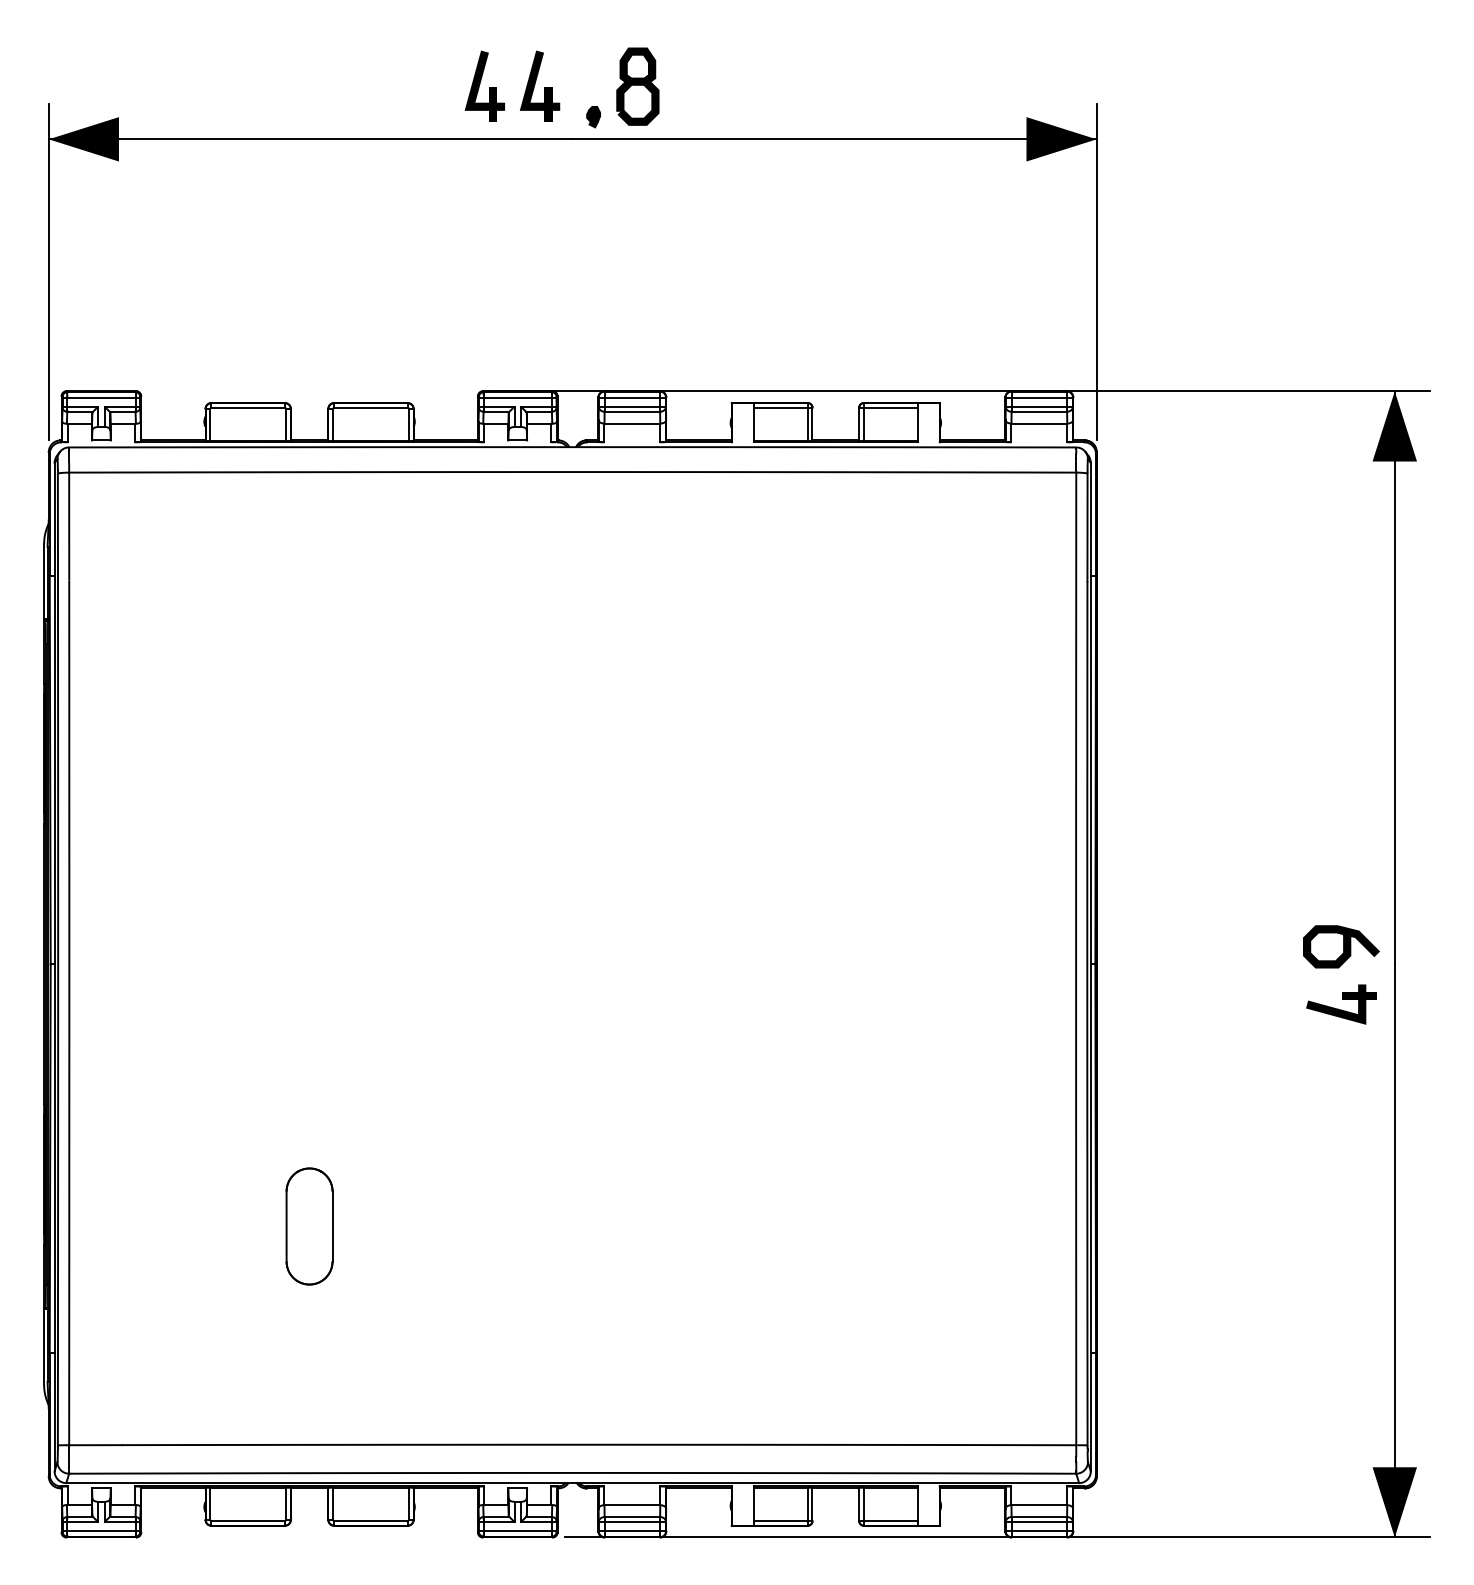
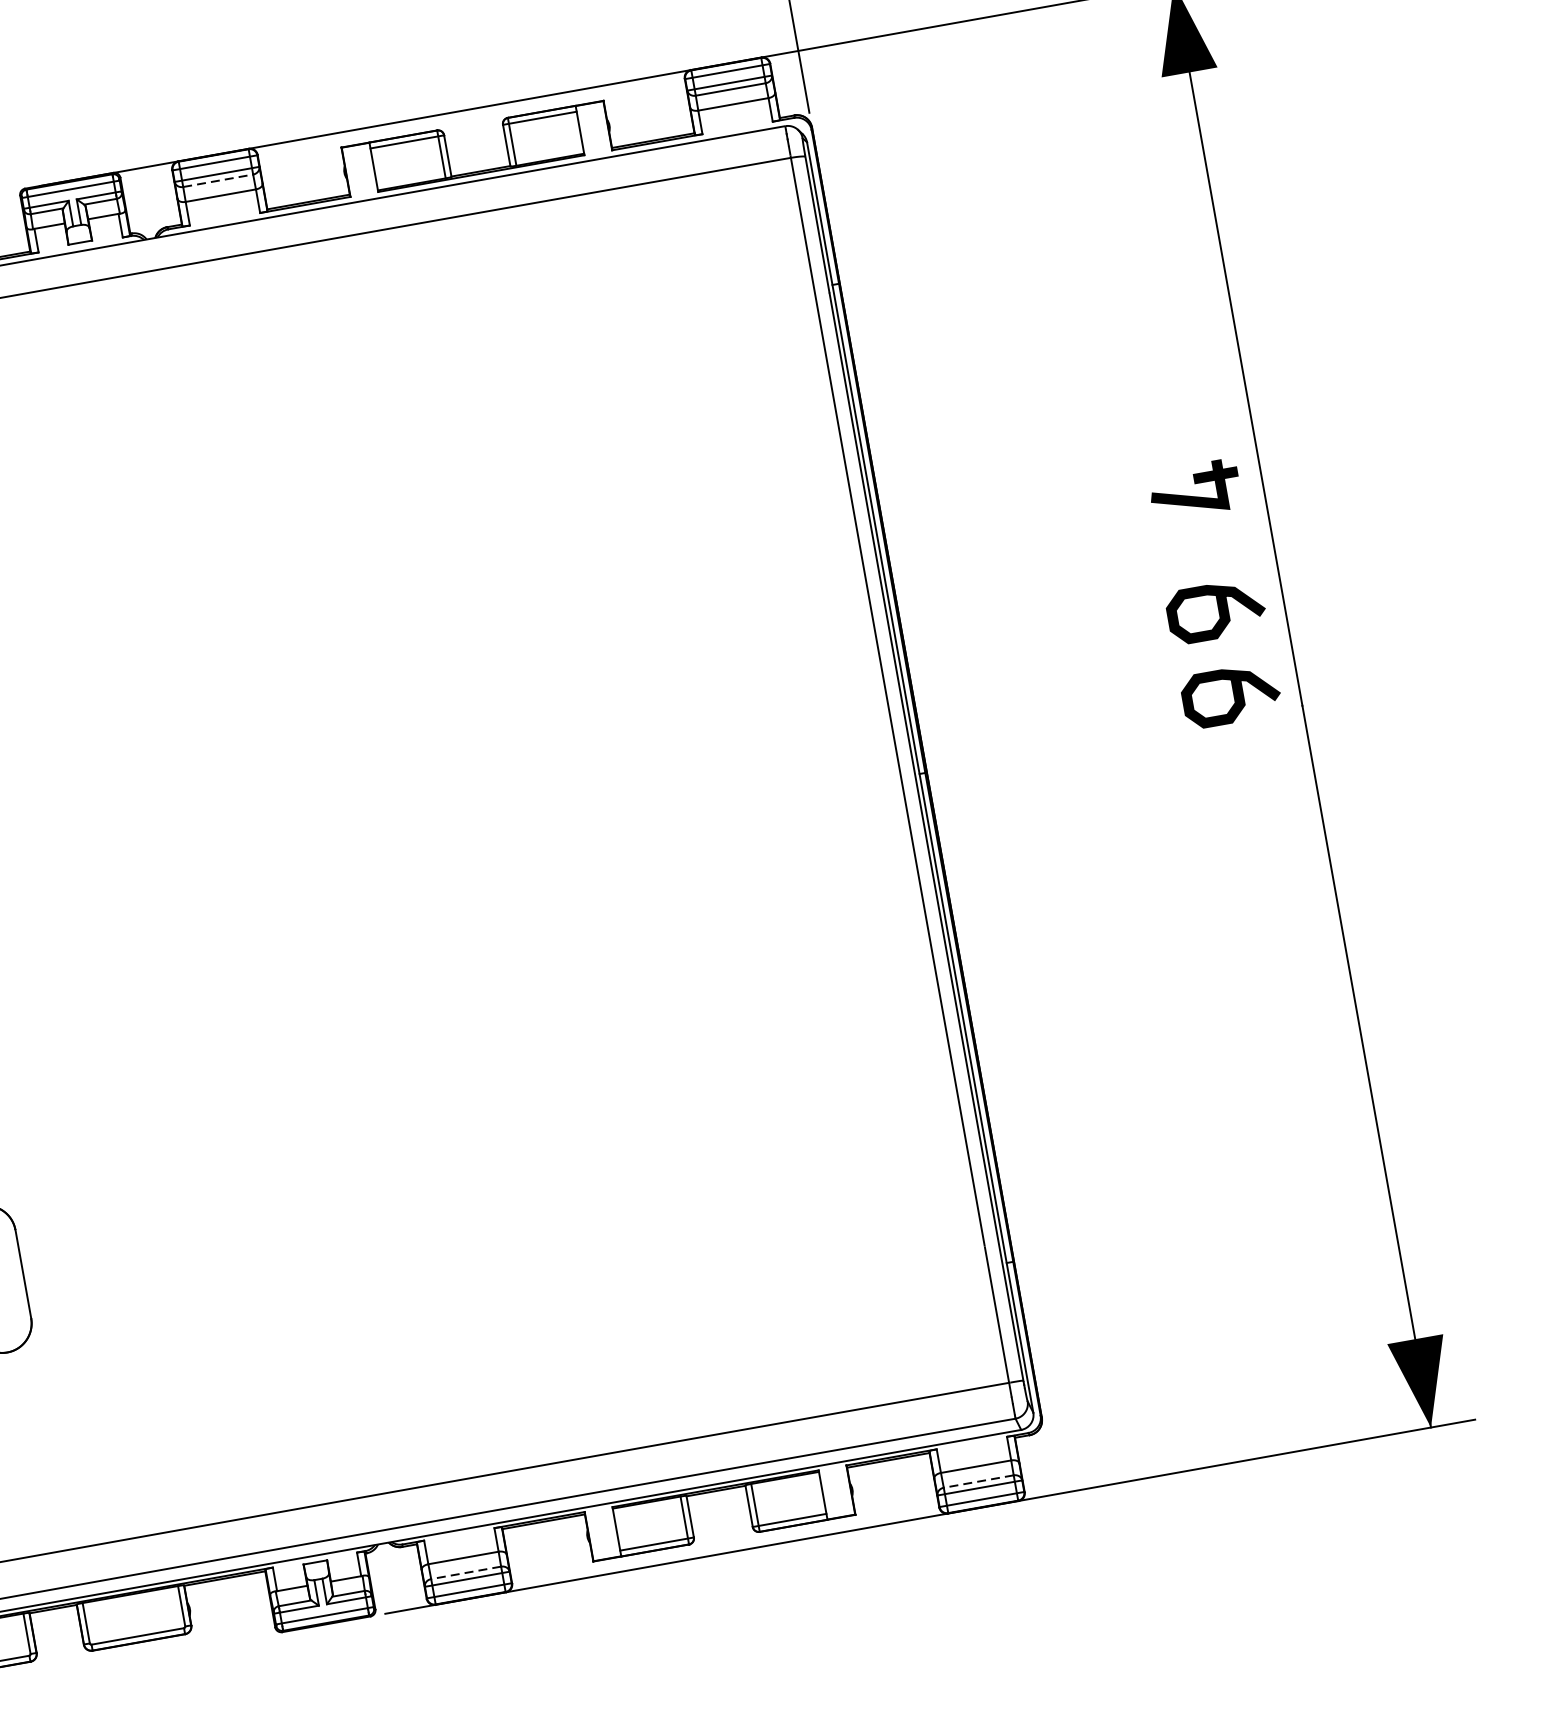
line: (632, 411) -> (218, 180), solid -> dashed
curve: (1343, 879) -> (1218, 610), added
part: (1341, 1004) -> (1194, 489), moved
line: (632, 1517) -> (466, 1573), solid -> dashed
line: (1039, 1517) -> (979, 1482), solid -> dashed

